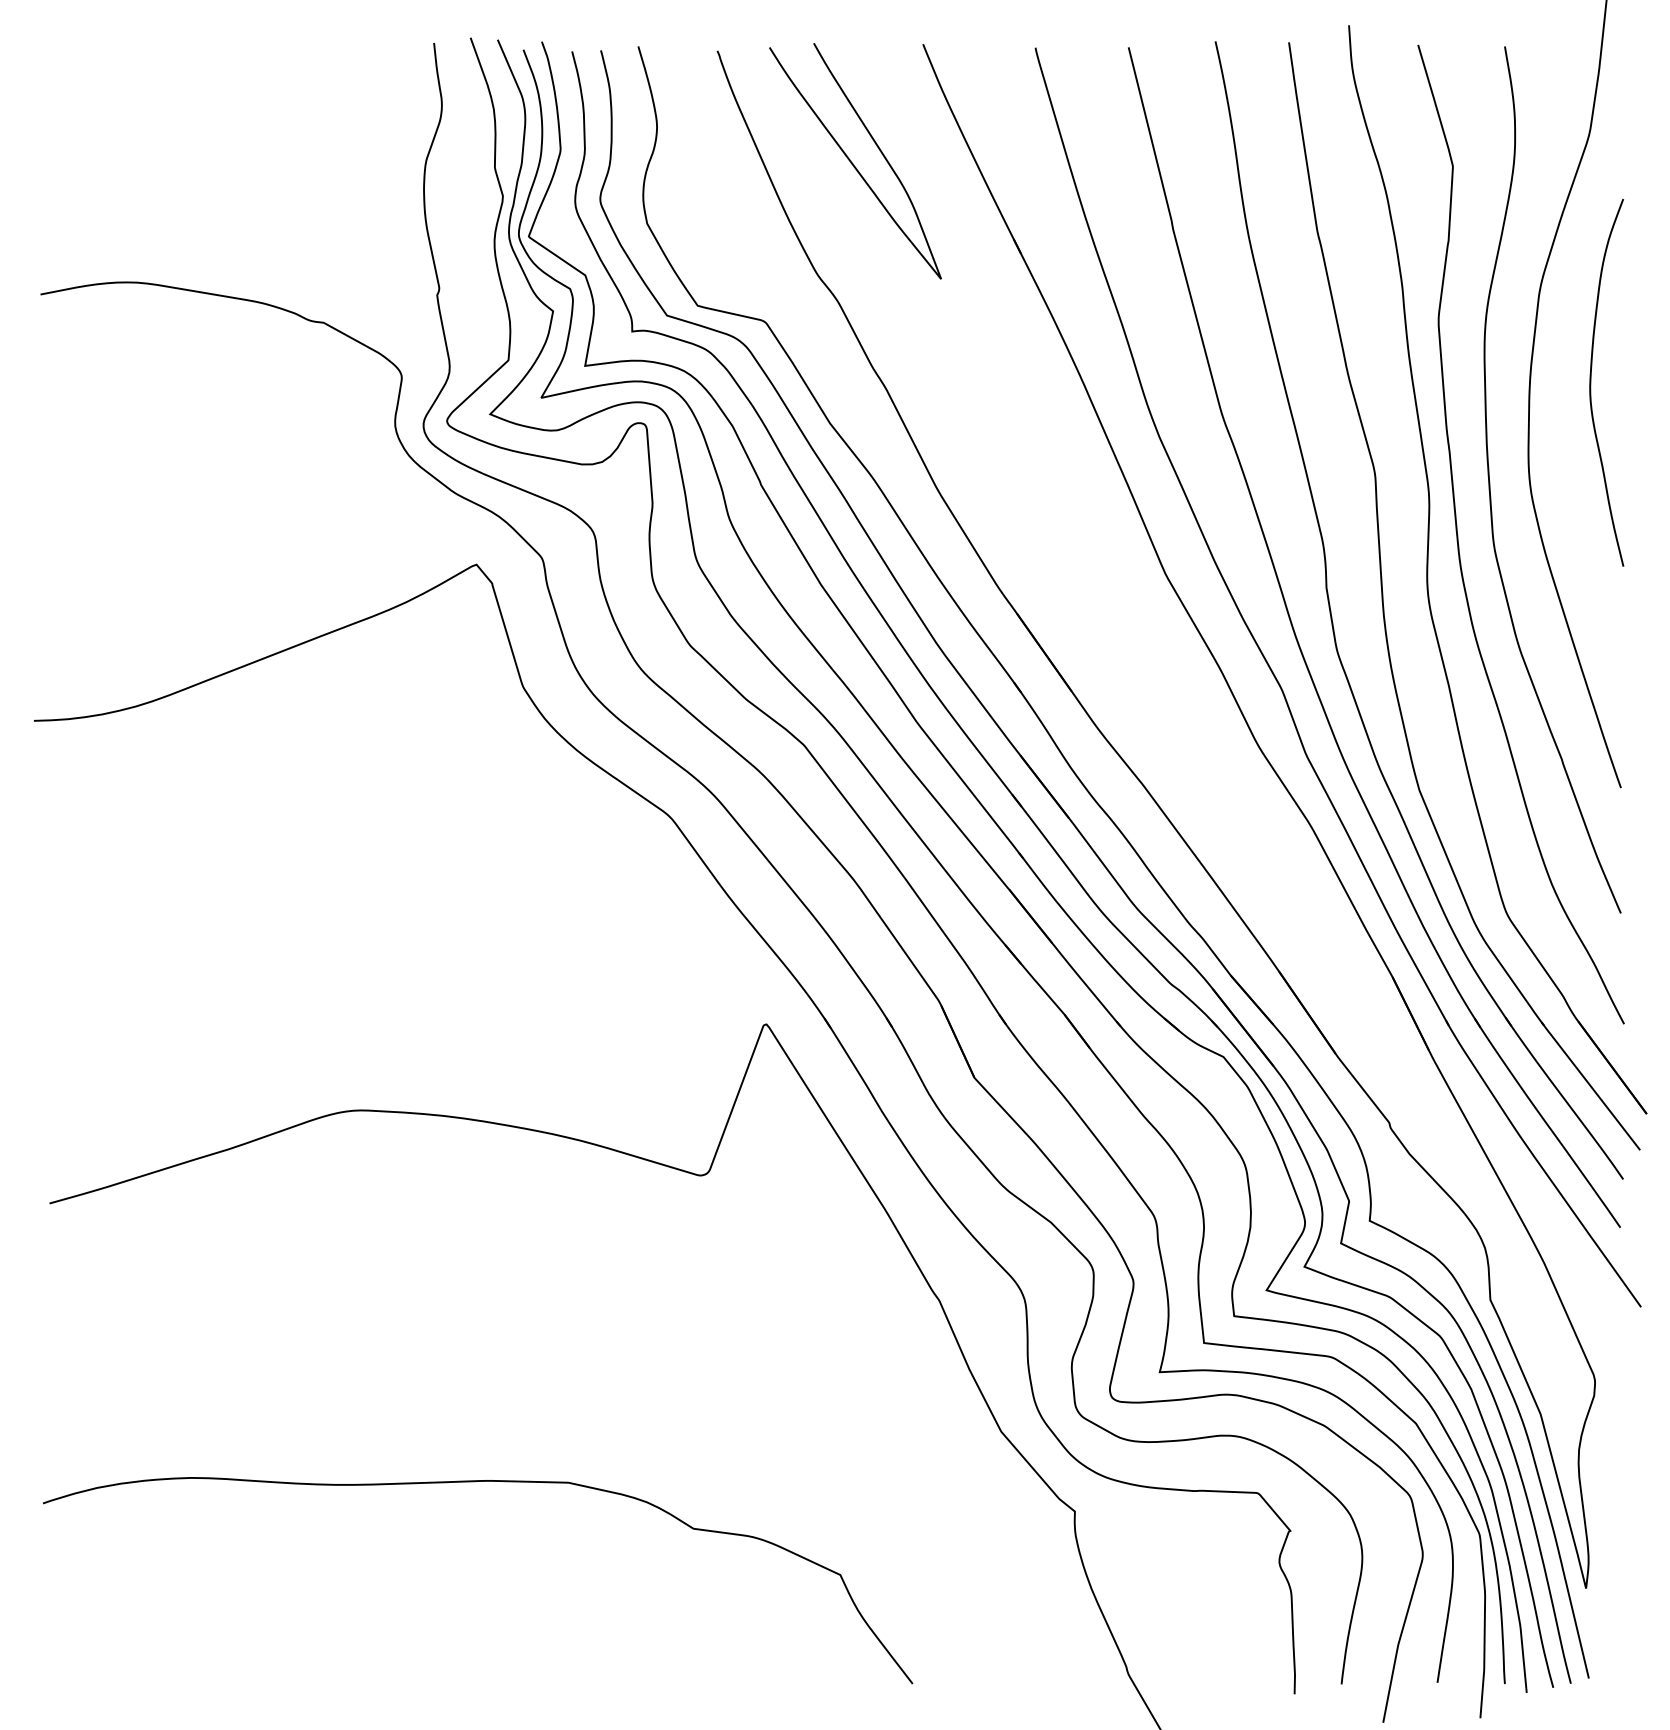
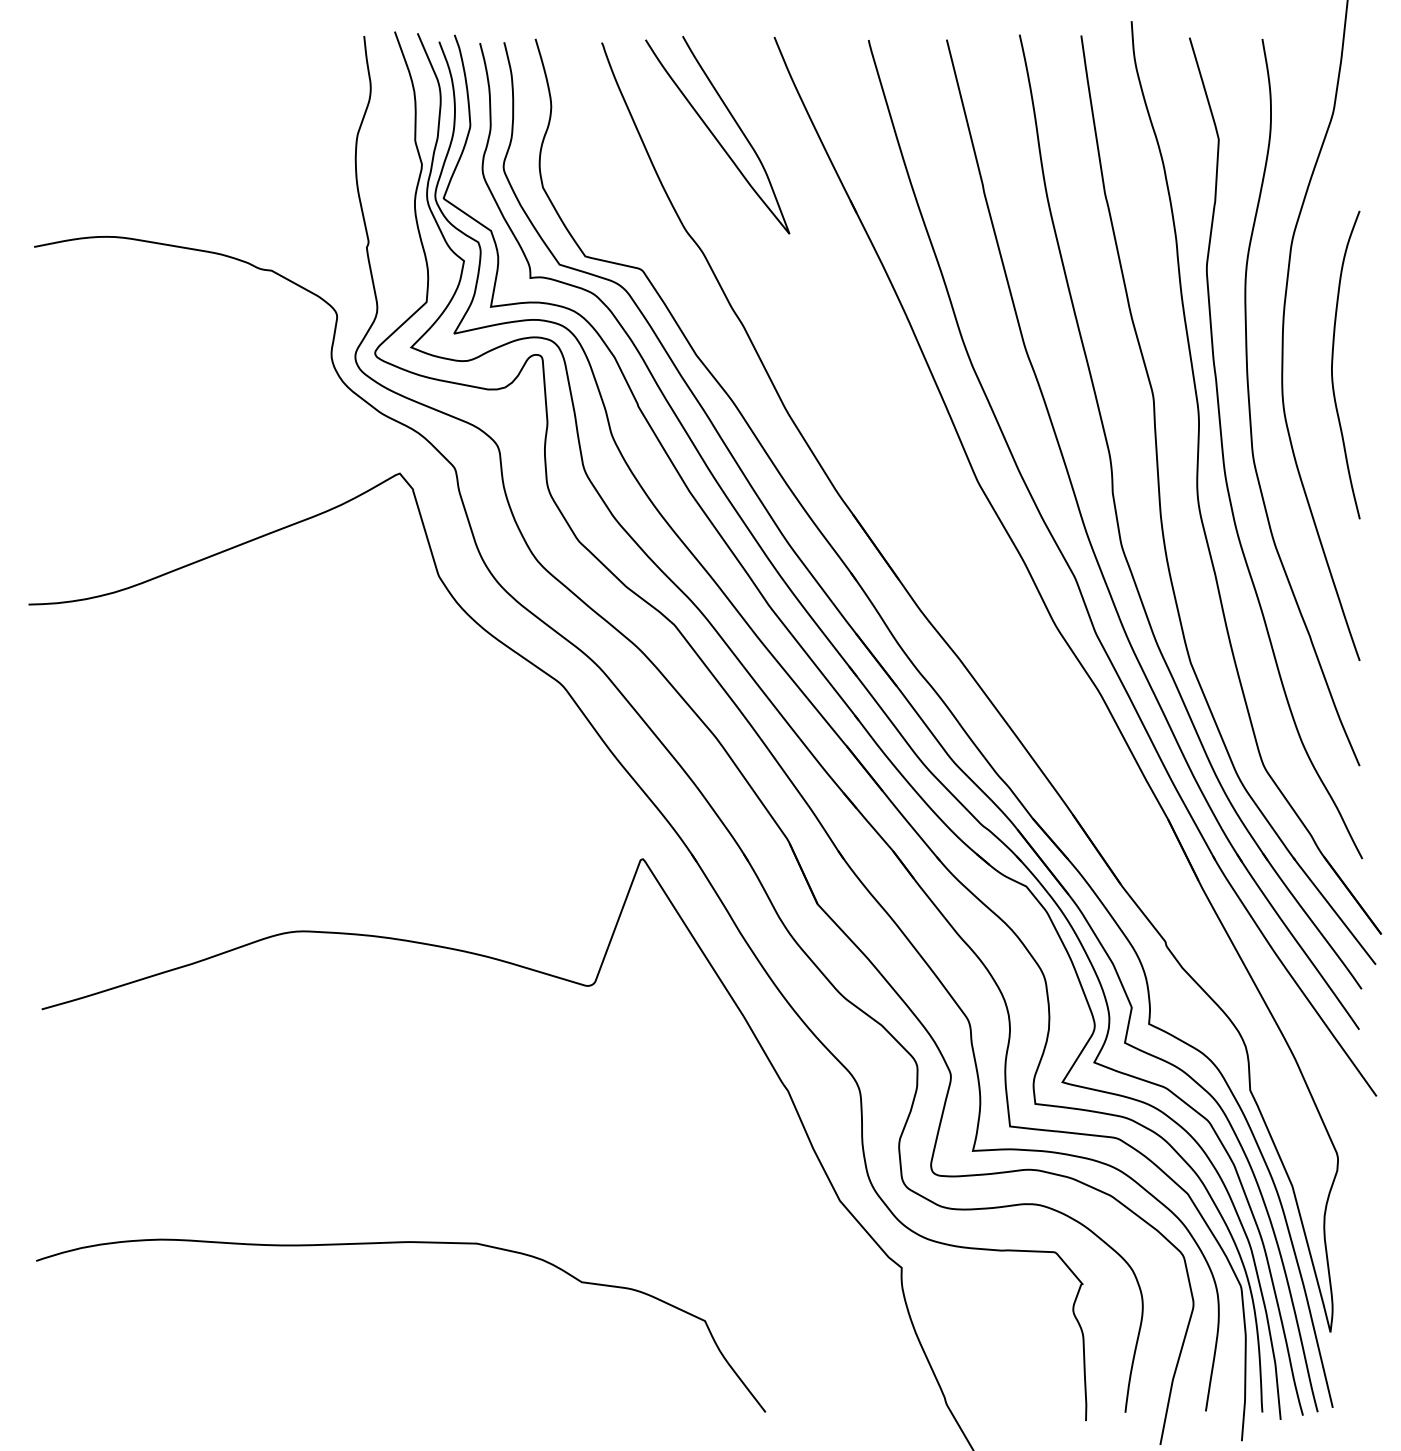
curve: (1592, 379) -> (1333, 362), moved

